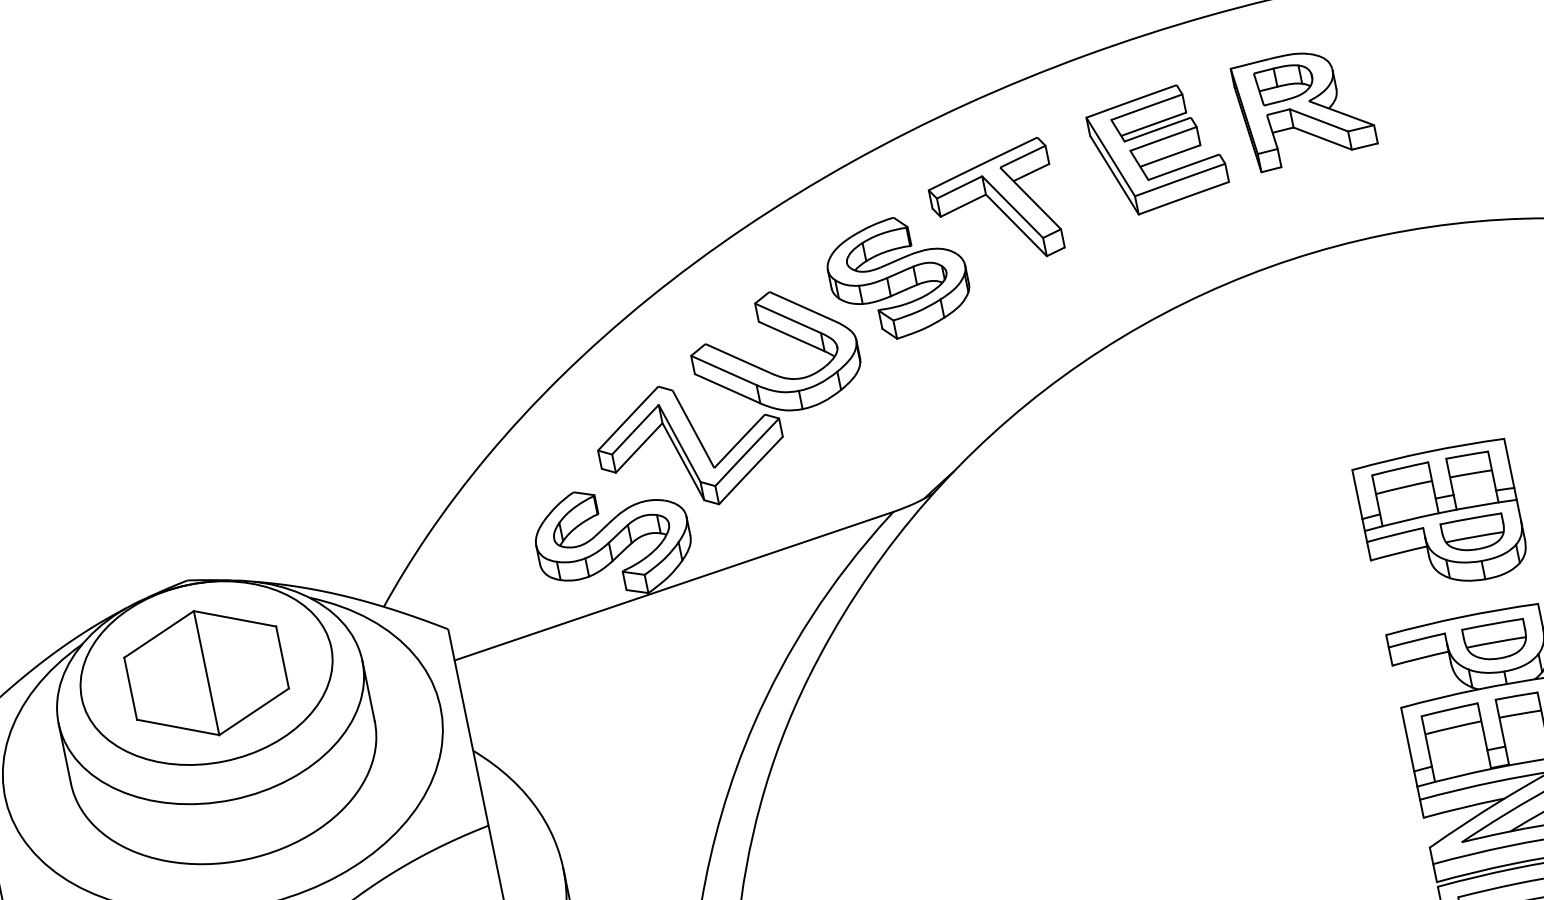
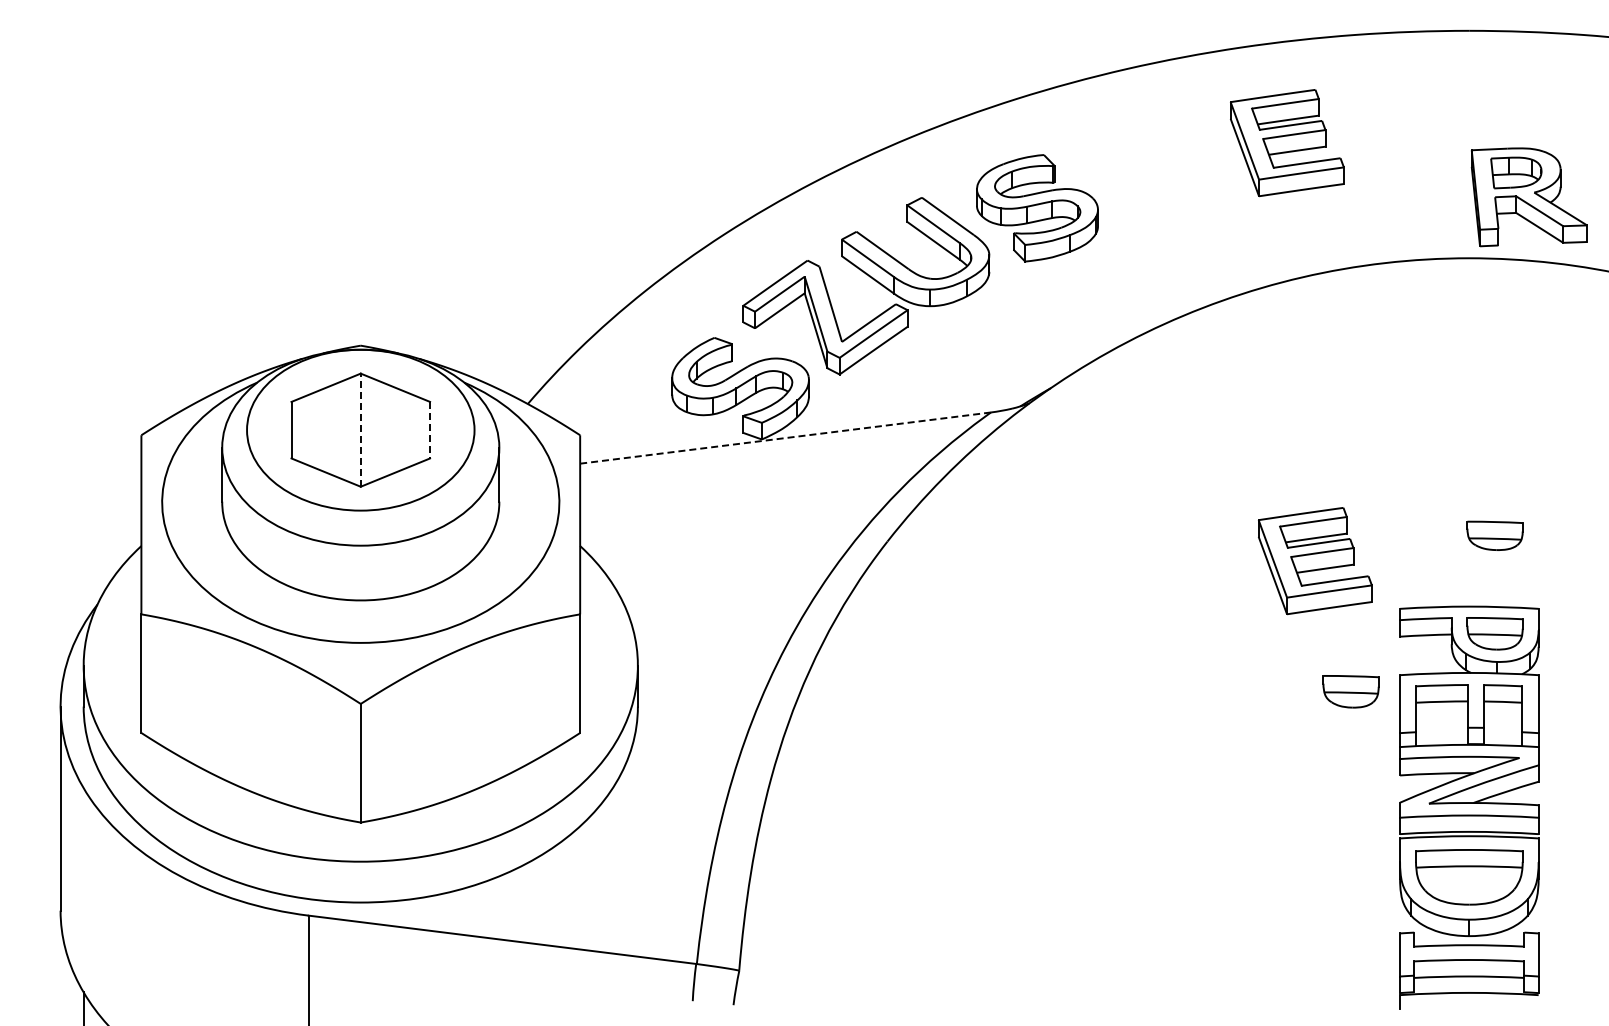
part: (1303, 107) -> (1528, 197), moved
part: (994, 205) -> (1134, 162), removed
part: (1441, 518) -> (1469, 516), removed
line: (675, 586) -> (786, 438), solid -> dashed
part: (1282, 602) -> (1315, 561), added
line: (283, 657) -> (430, 430), solid -> dashed
line: (206, 673) -> (360, 430), solid -> dashed
part: (1350, 736) -> (1350, 691), added

